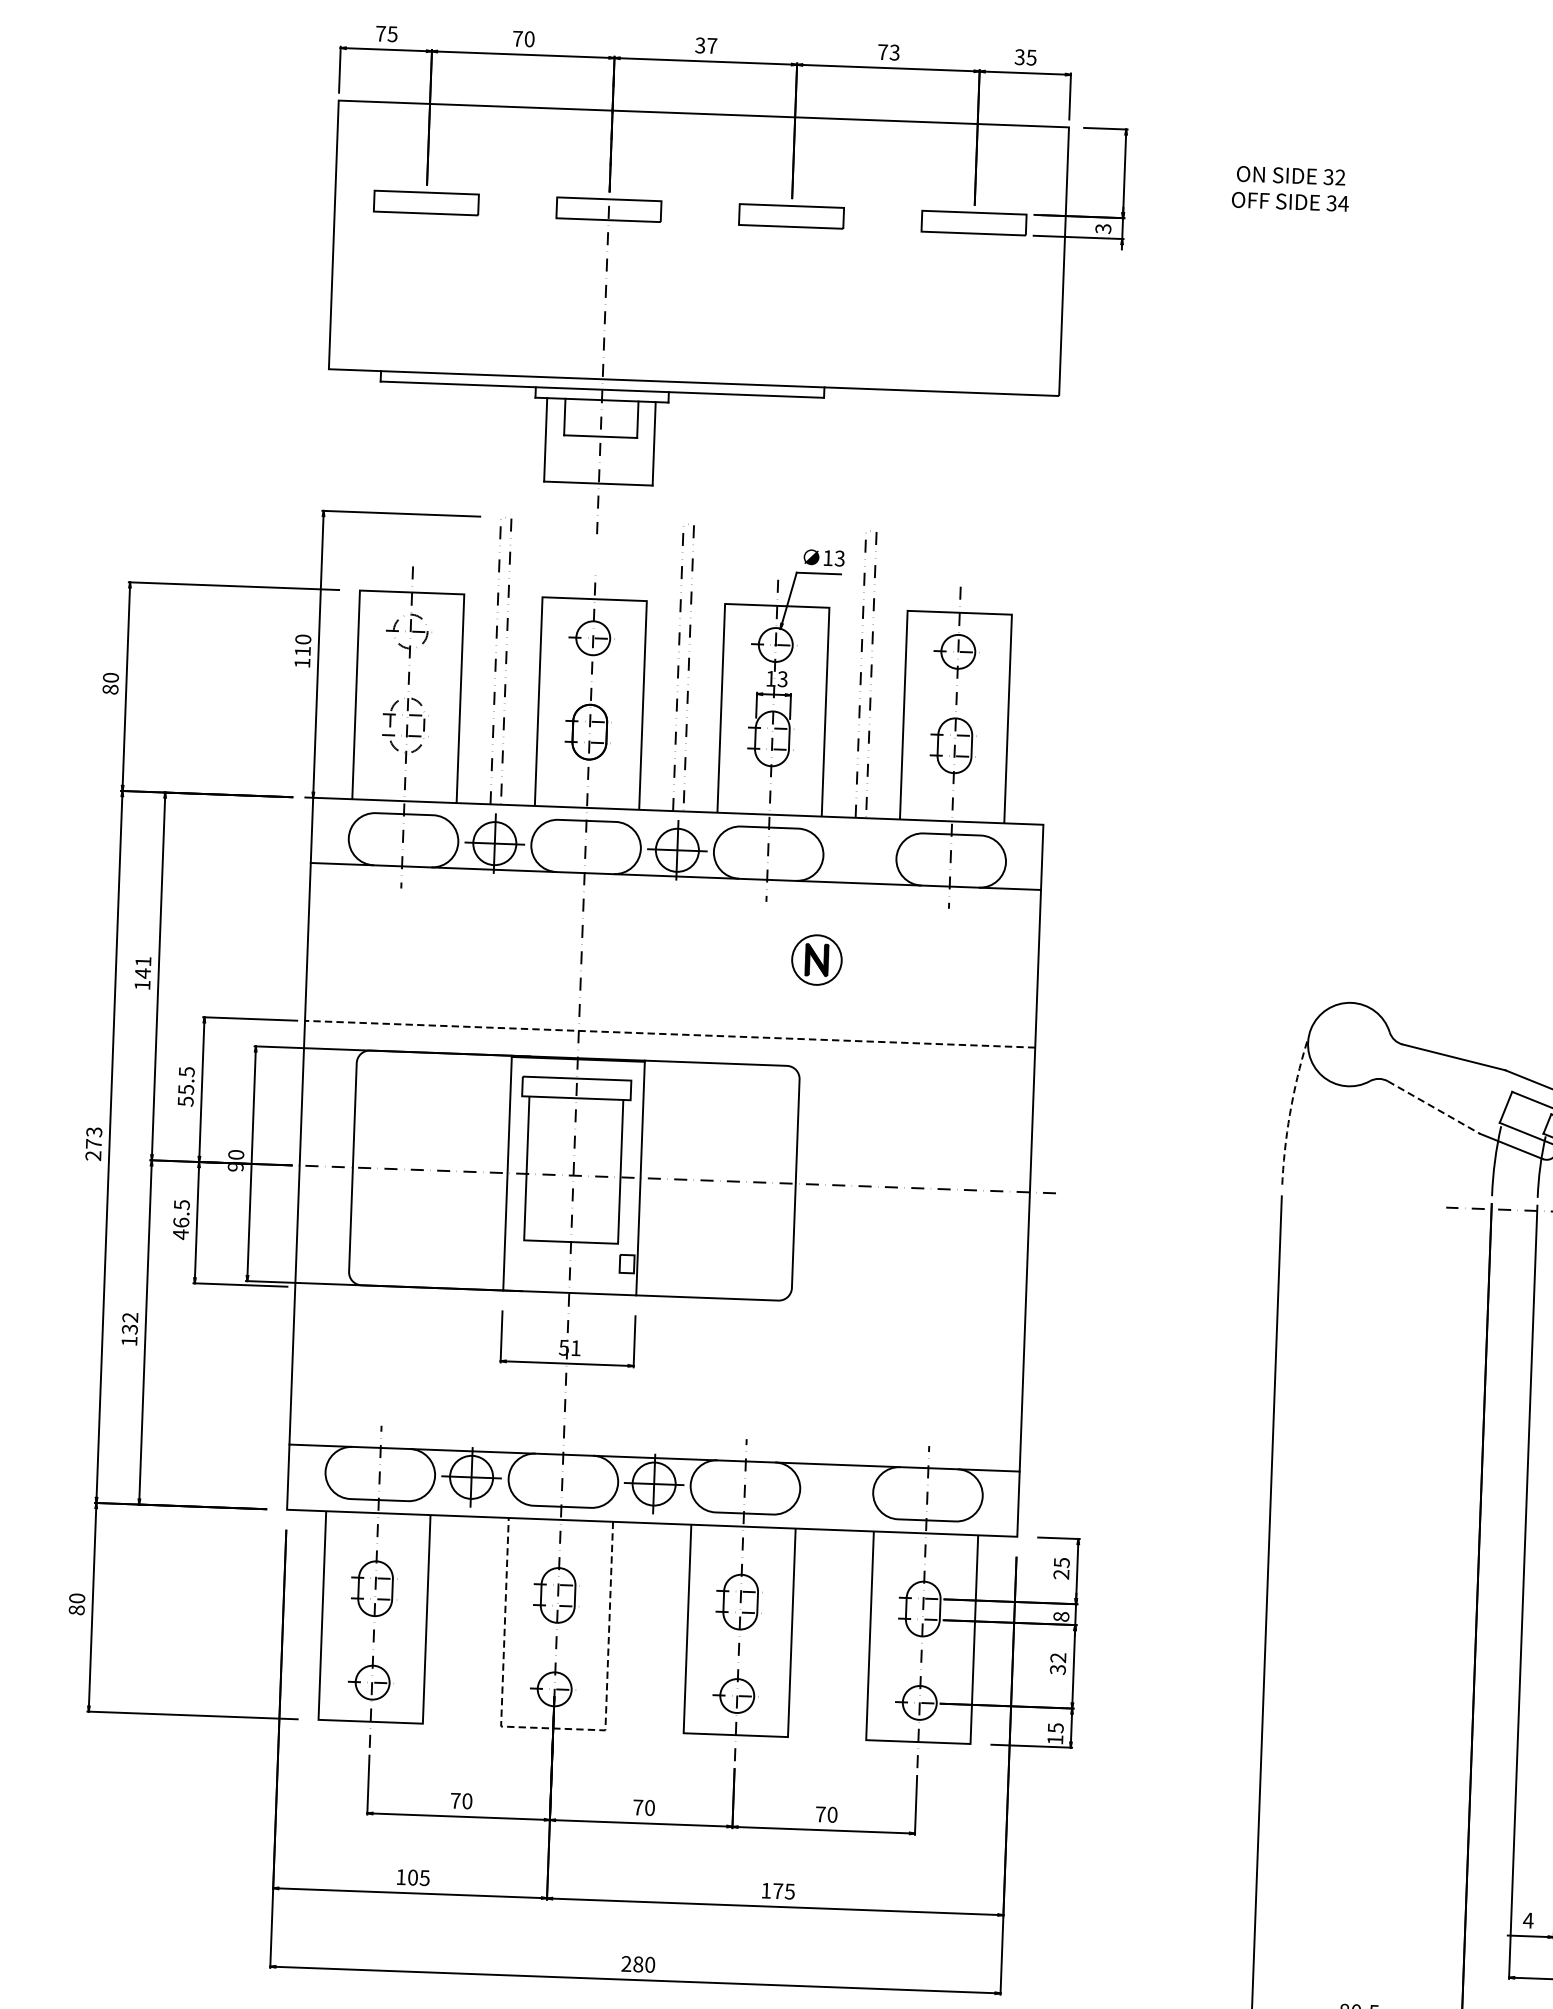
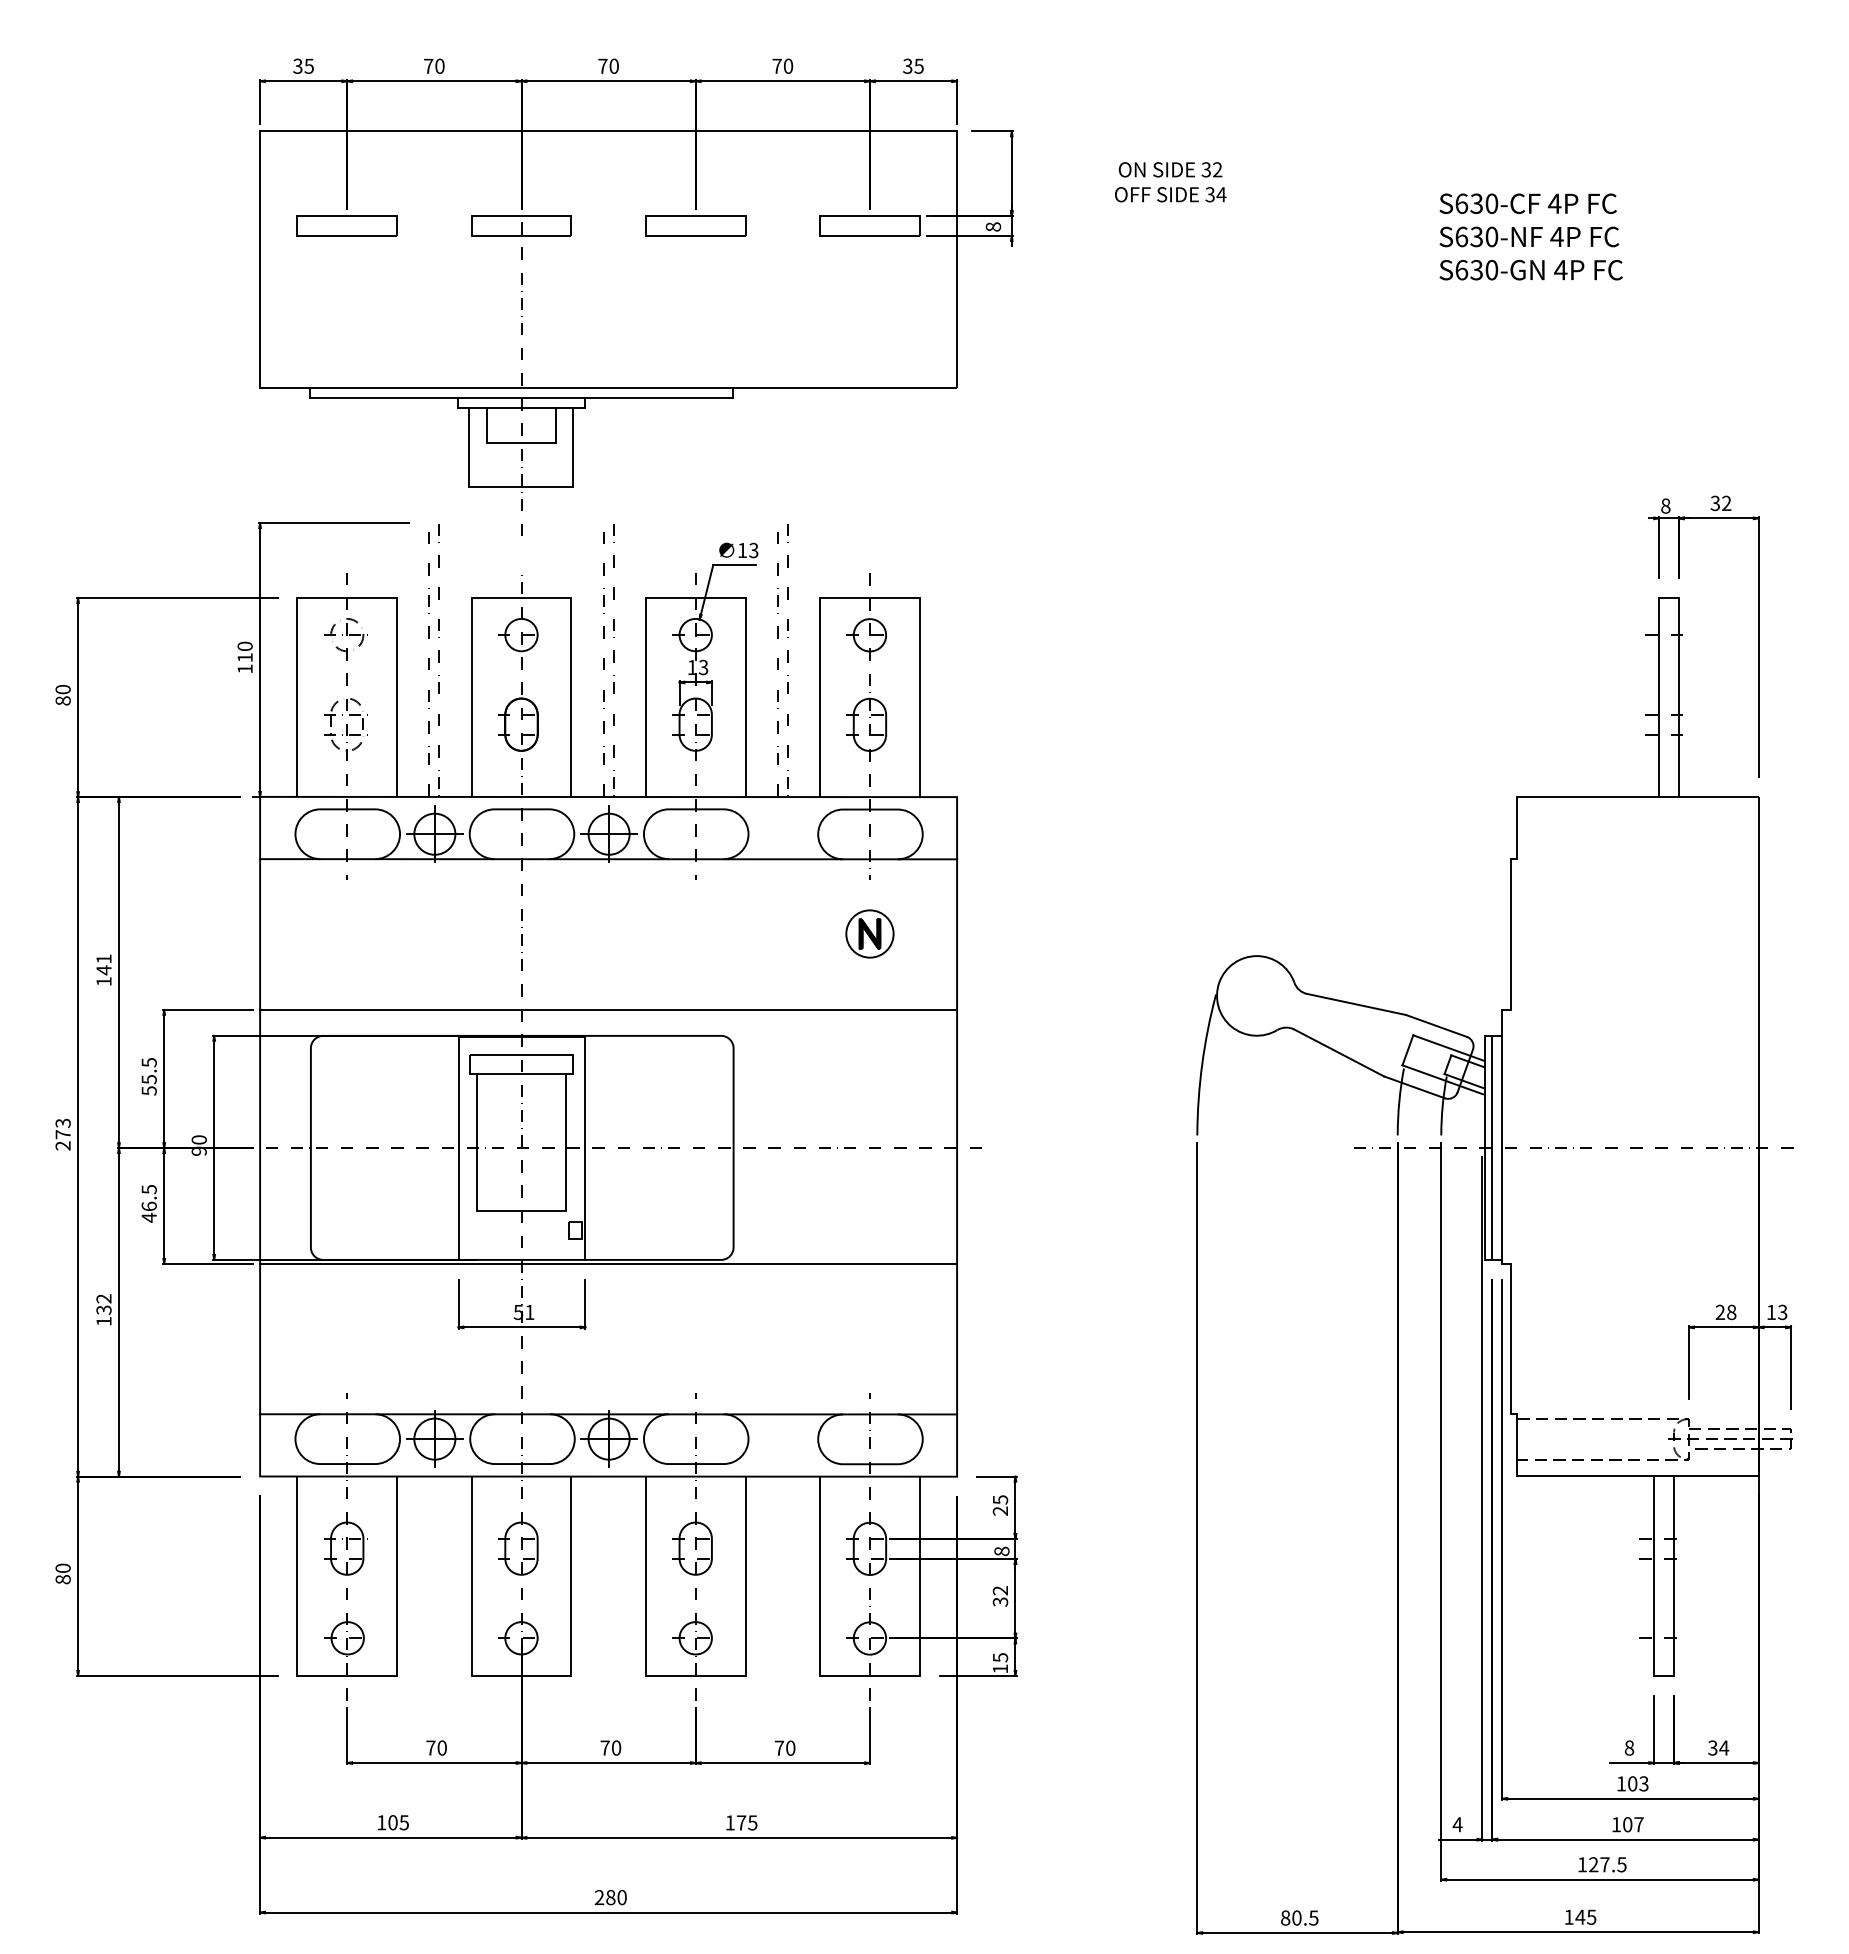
text: (380, 32) -> (297, 65), 75 -> 35
text: (706, 44) -> (608, 65), 37 -> 70
text: (894, 51) -> (788, 65), 73 -> 70
text: (1102, 228) -> (992, 226), 3 -> 8
part: (816, 959) -> (869, 933), moved
line: (670, 1033) -> (608, 1009), dashed -> solid
line: (1434, 1107) -> (1339, 1052), dashed -> solid
arc: (1290, 1114) -> (1202, 1064), dashed -> solid
line: (660, 1300) -> (608, 1263), added
line: (553, 1728) -> (521, 1675), dashed -> solid

